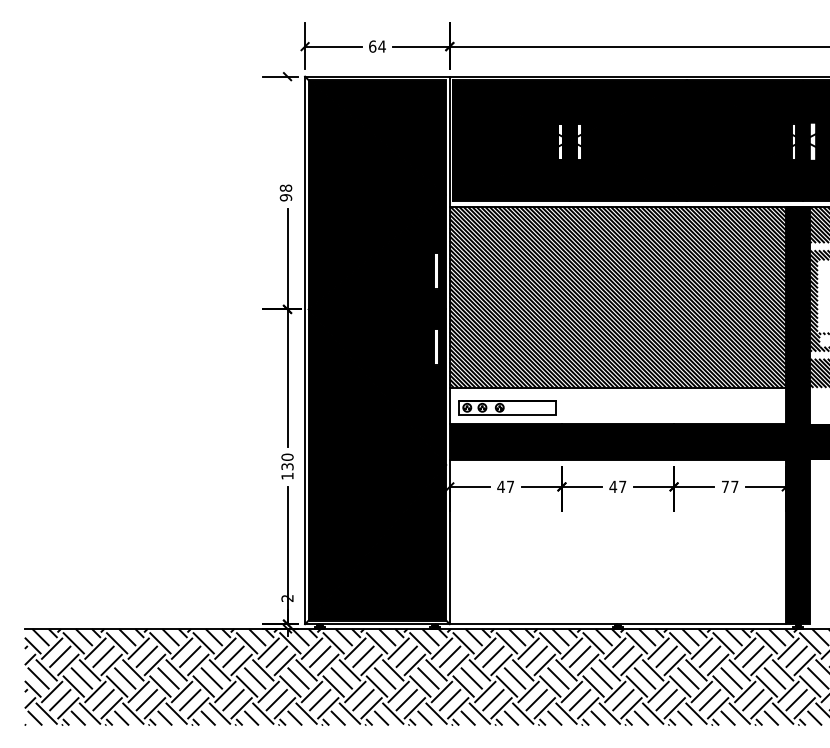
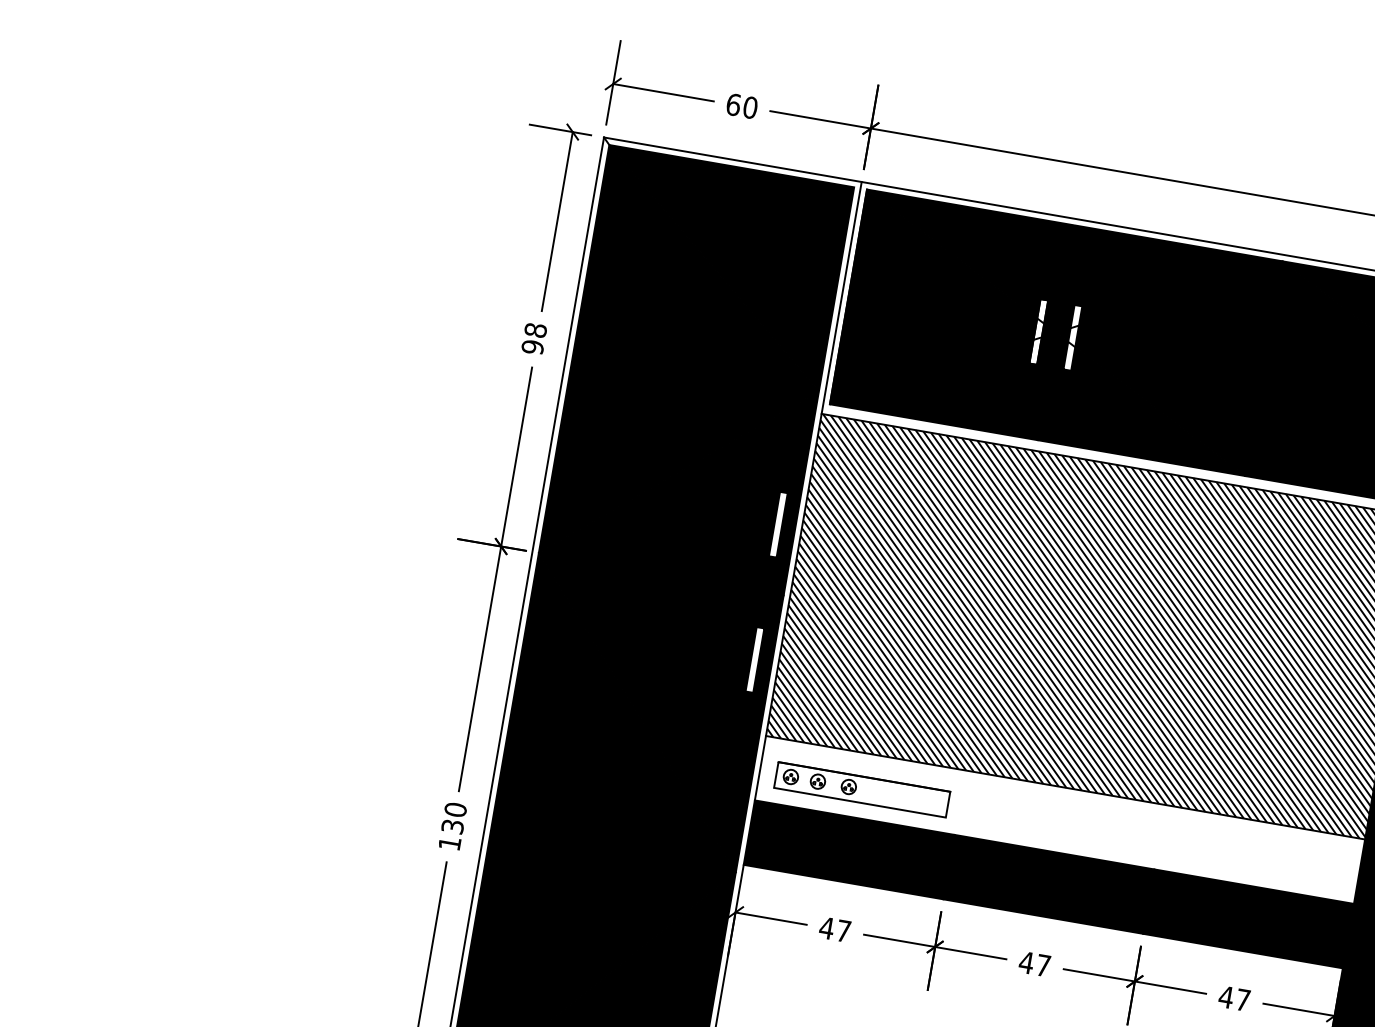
text: (381, 46) -> (749, 107), 64 -> 60
line: (287, 126) -> (557, 220), added
text: (725, 486) -> (1226, 996), 77 -> 47

